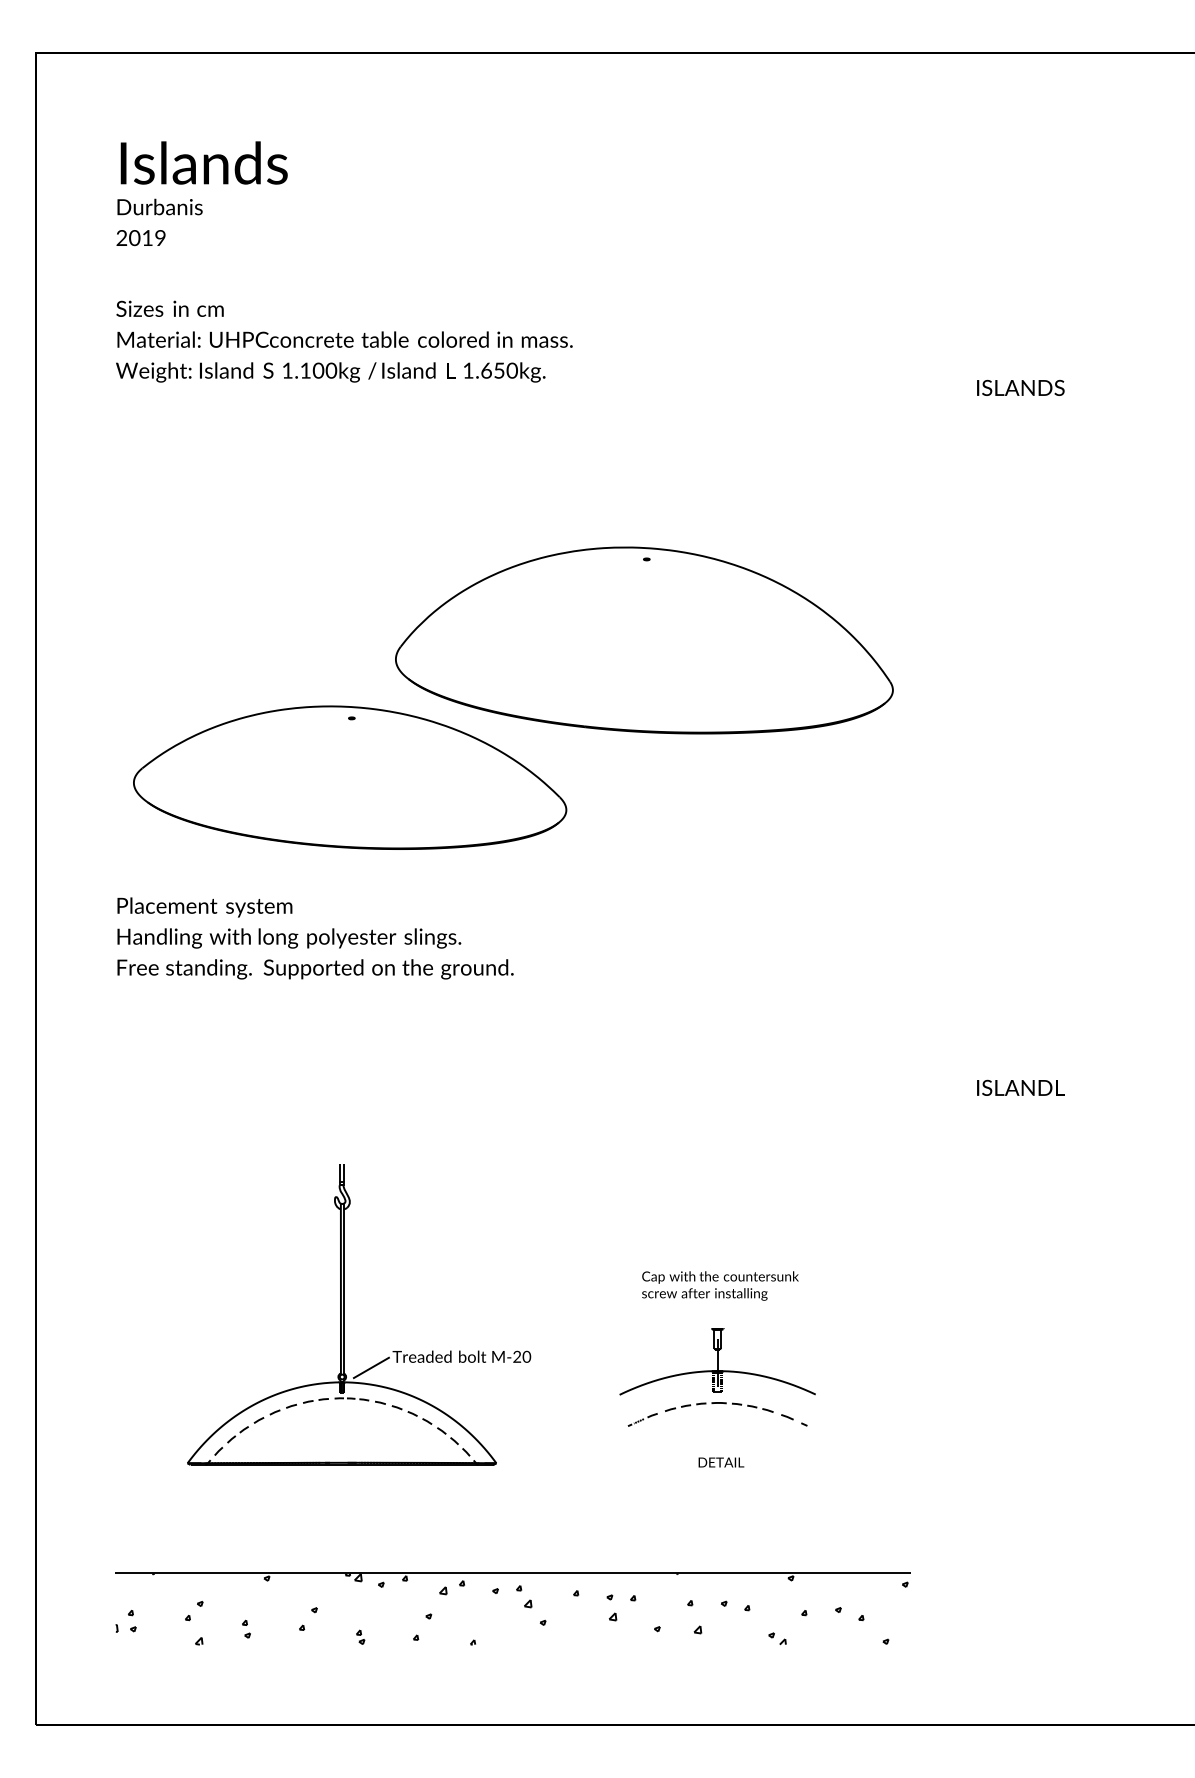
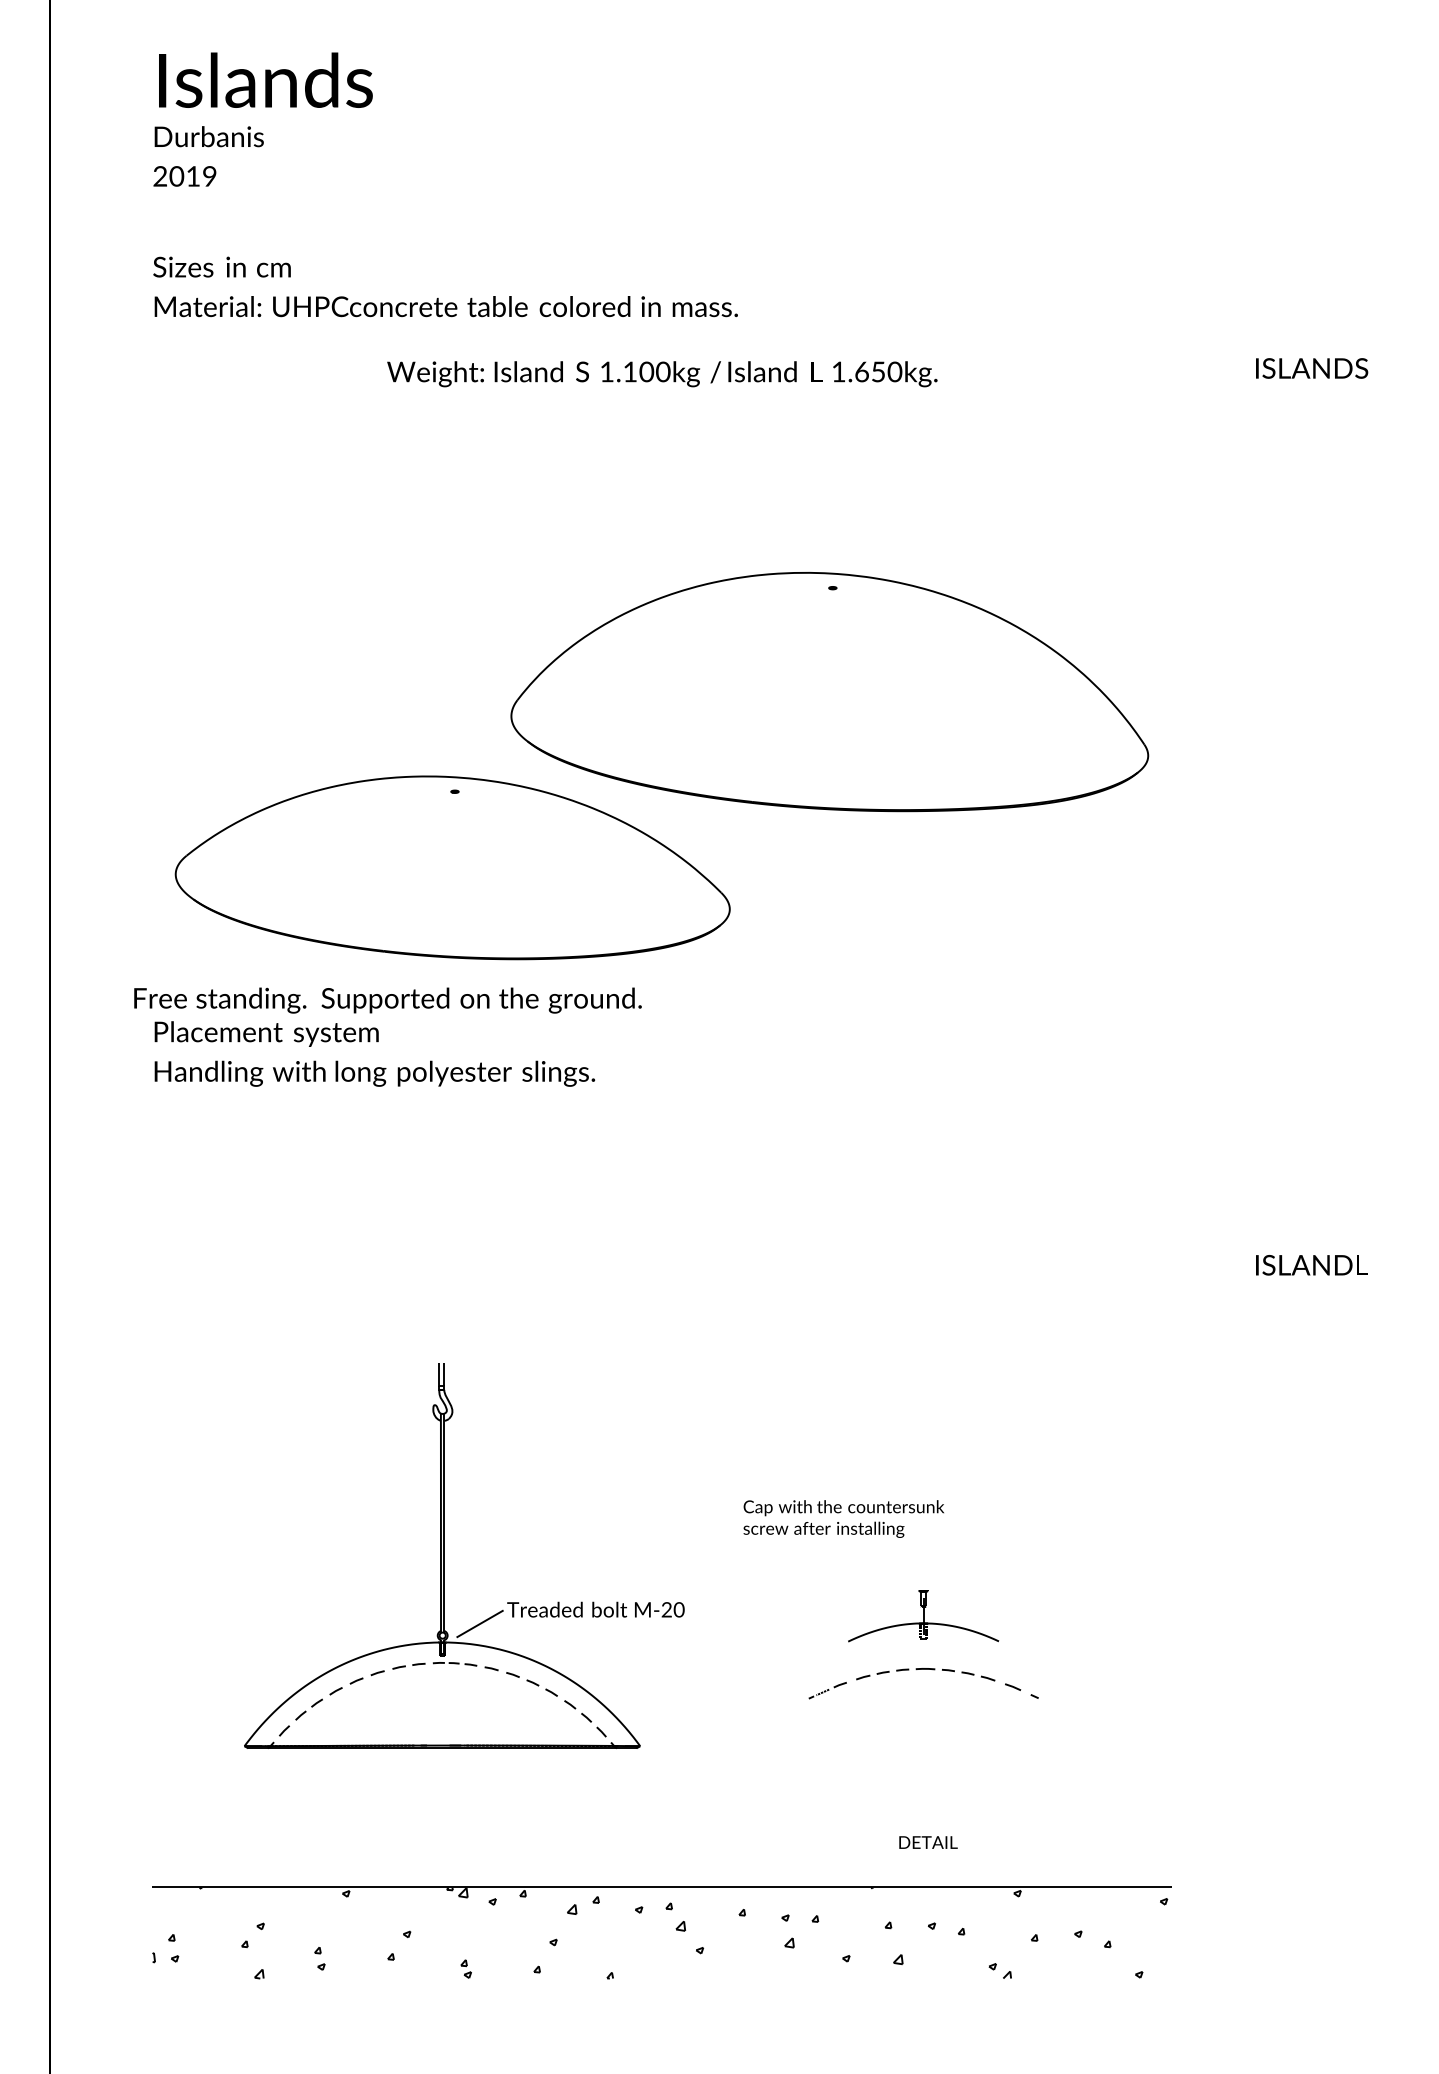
text: (330, 372) -> (662, 374), moved
text: (315, 969) -> (387, 1000), moved
text: (720, 1285) -> (844, 1518), moved
part: (717, 1361) -> (923, 1615), size x0.6
text: (721, 1462) -> (928, 1842), moved

